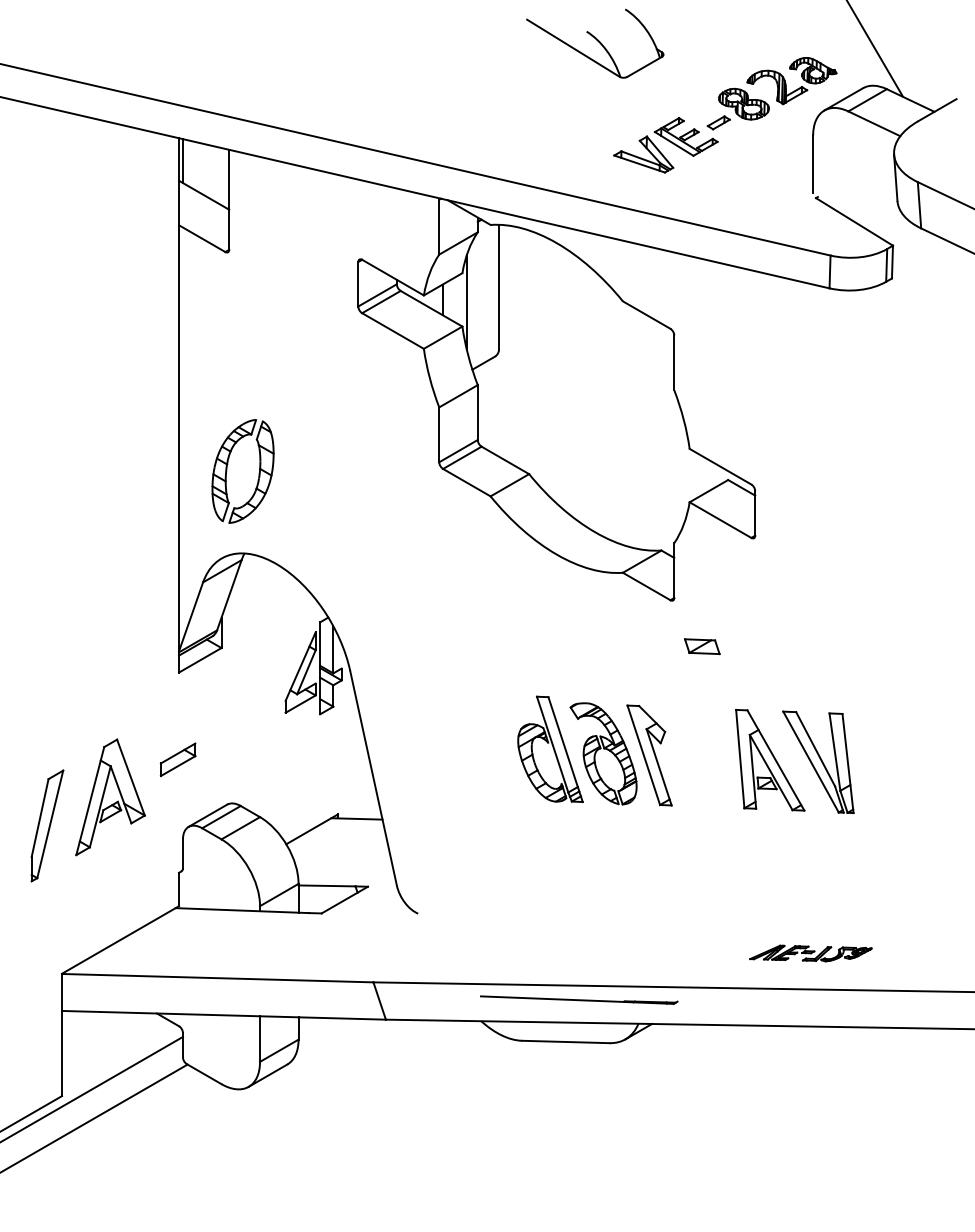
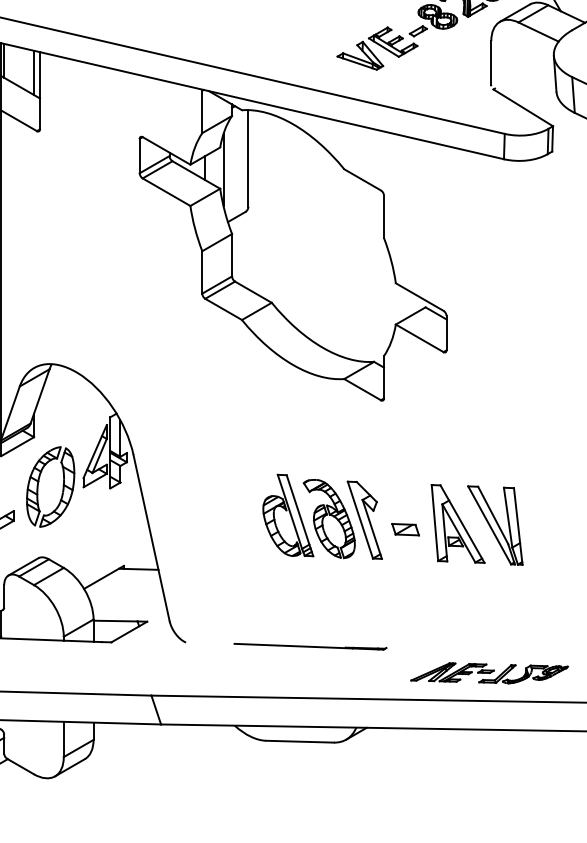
line: (221, 176) -> (34, 72), added
part: (227, 471) -> (38, 487), moved
part: (702, 646) -> (405, 529), moved
part: (810, 953) -> (489, 673), size x1.67
part: (579, 999) -> (310, 646), moved

